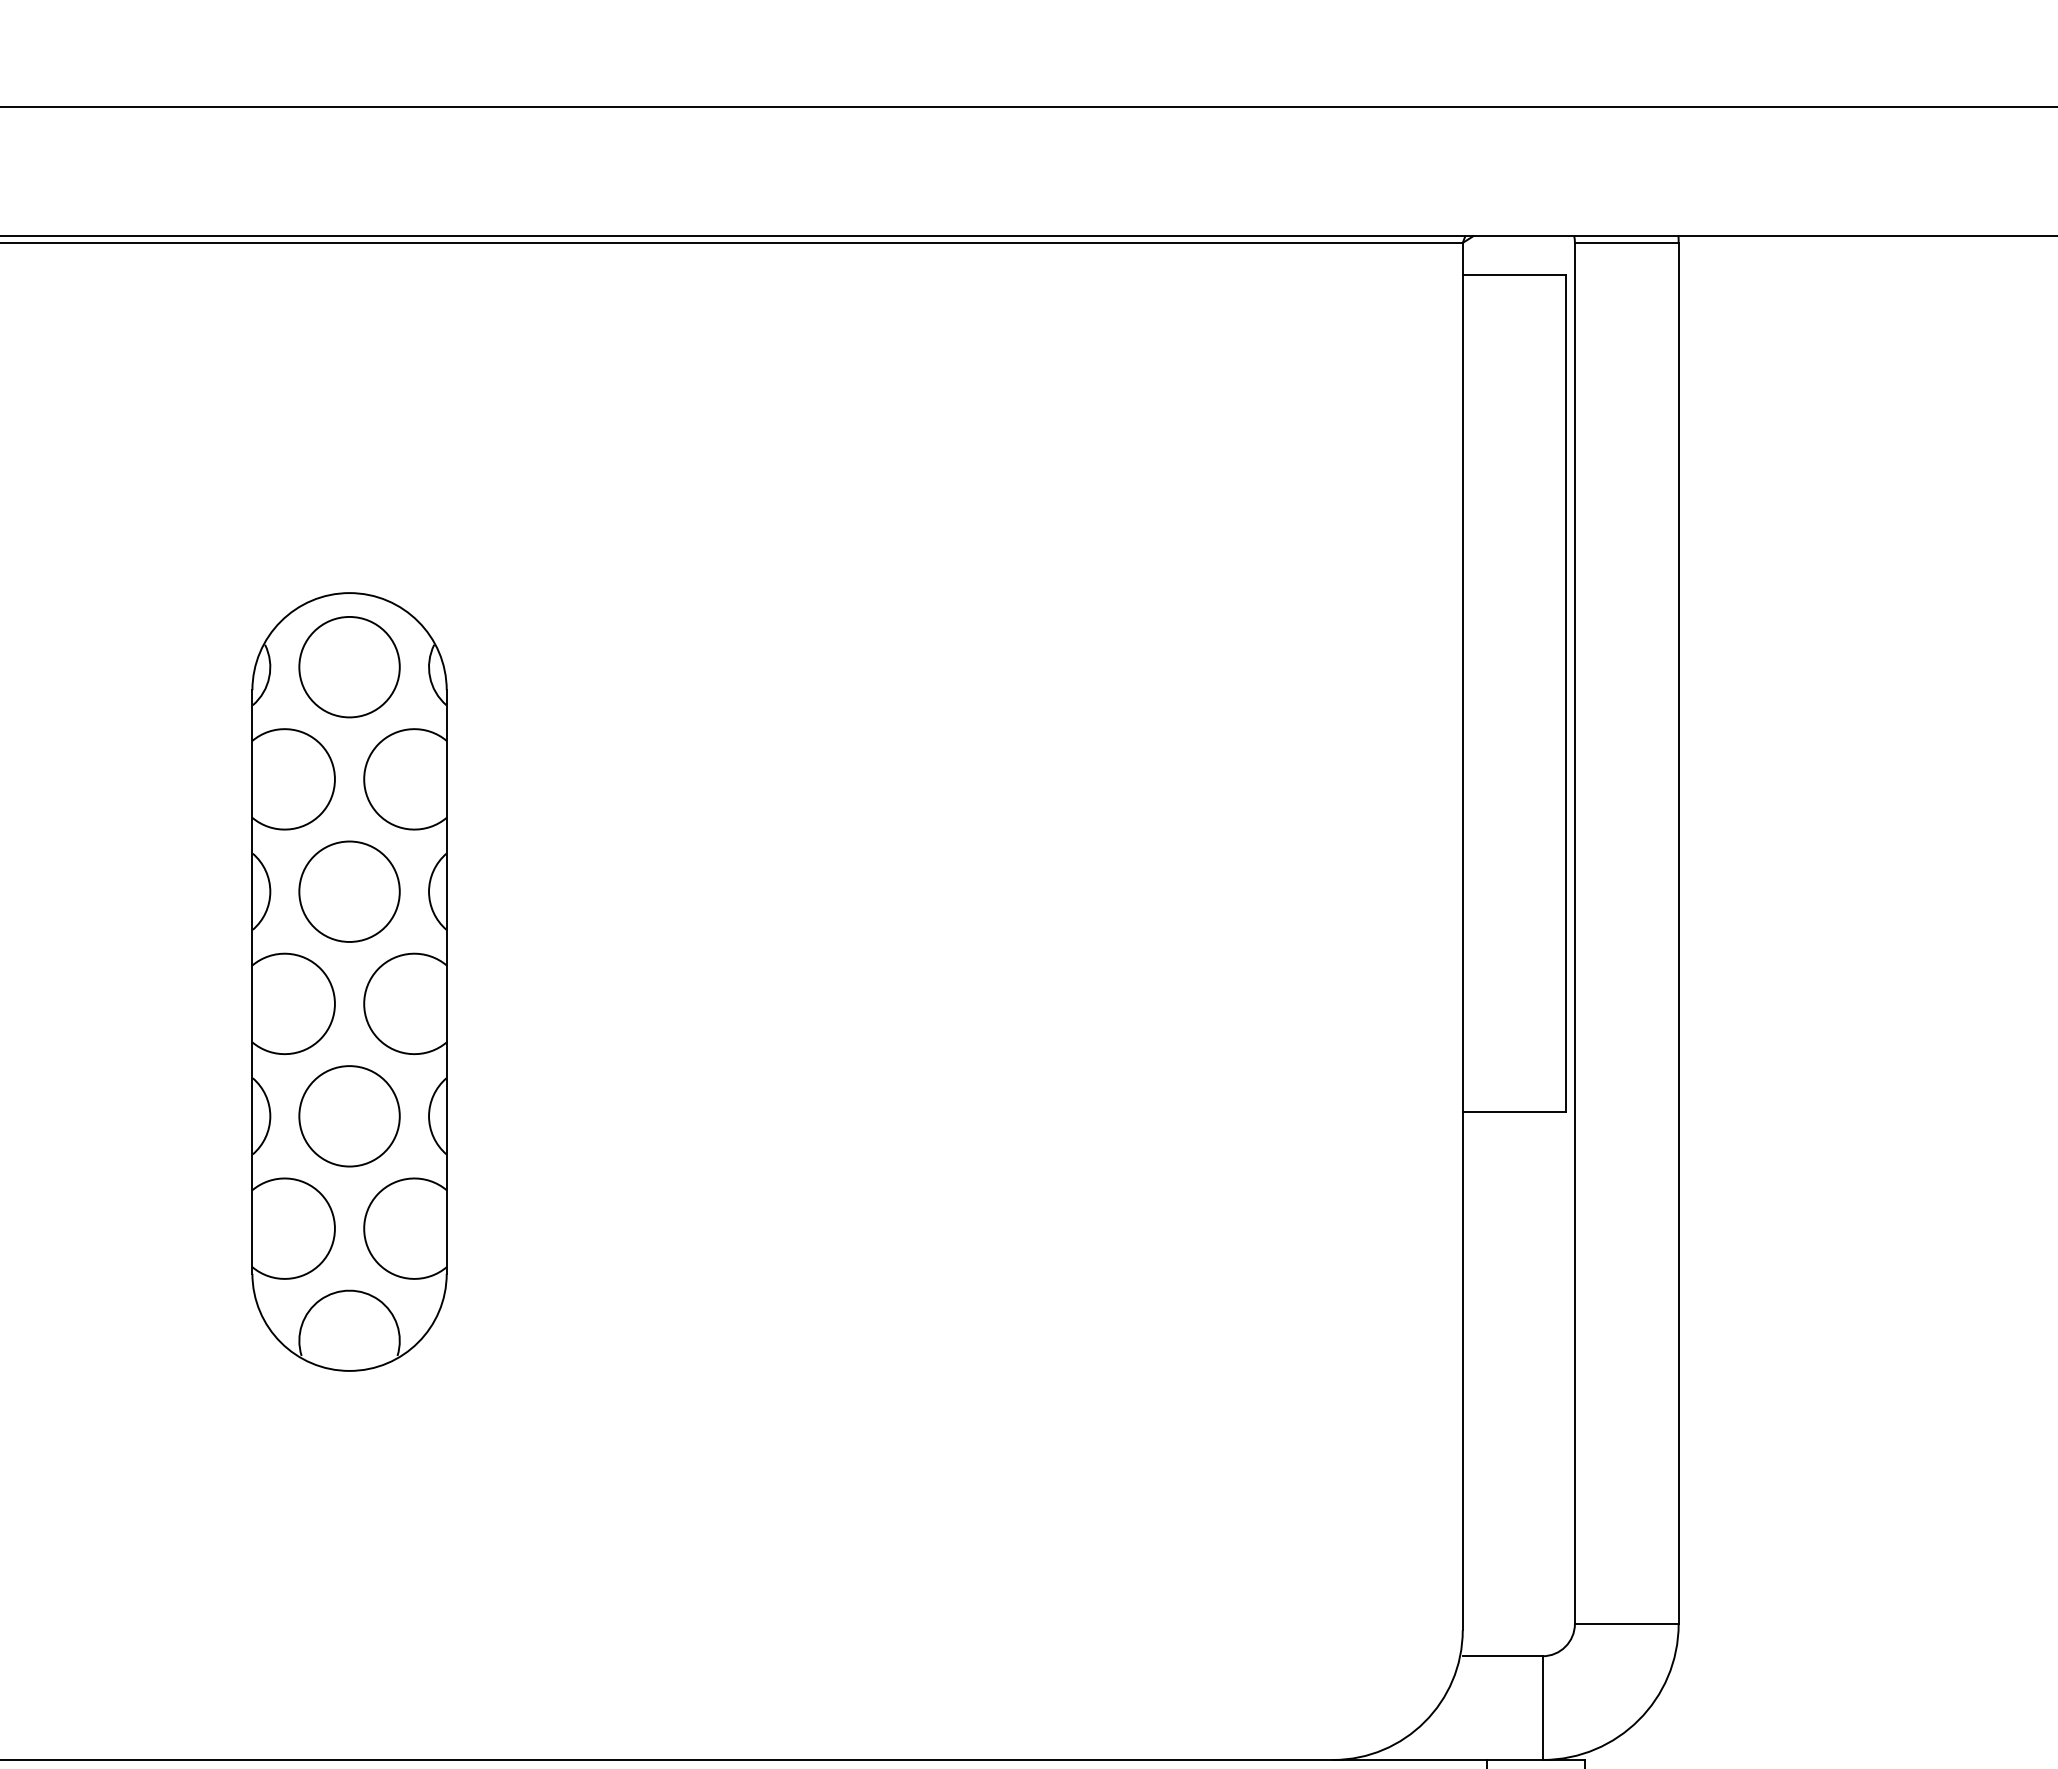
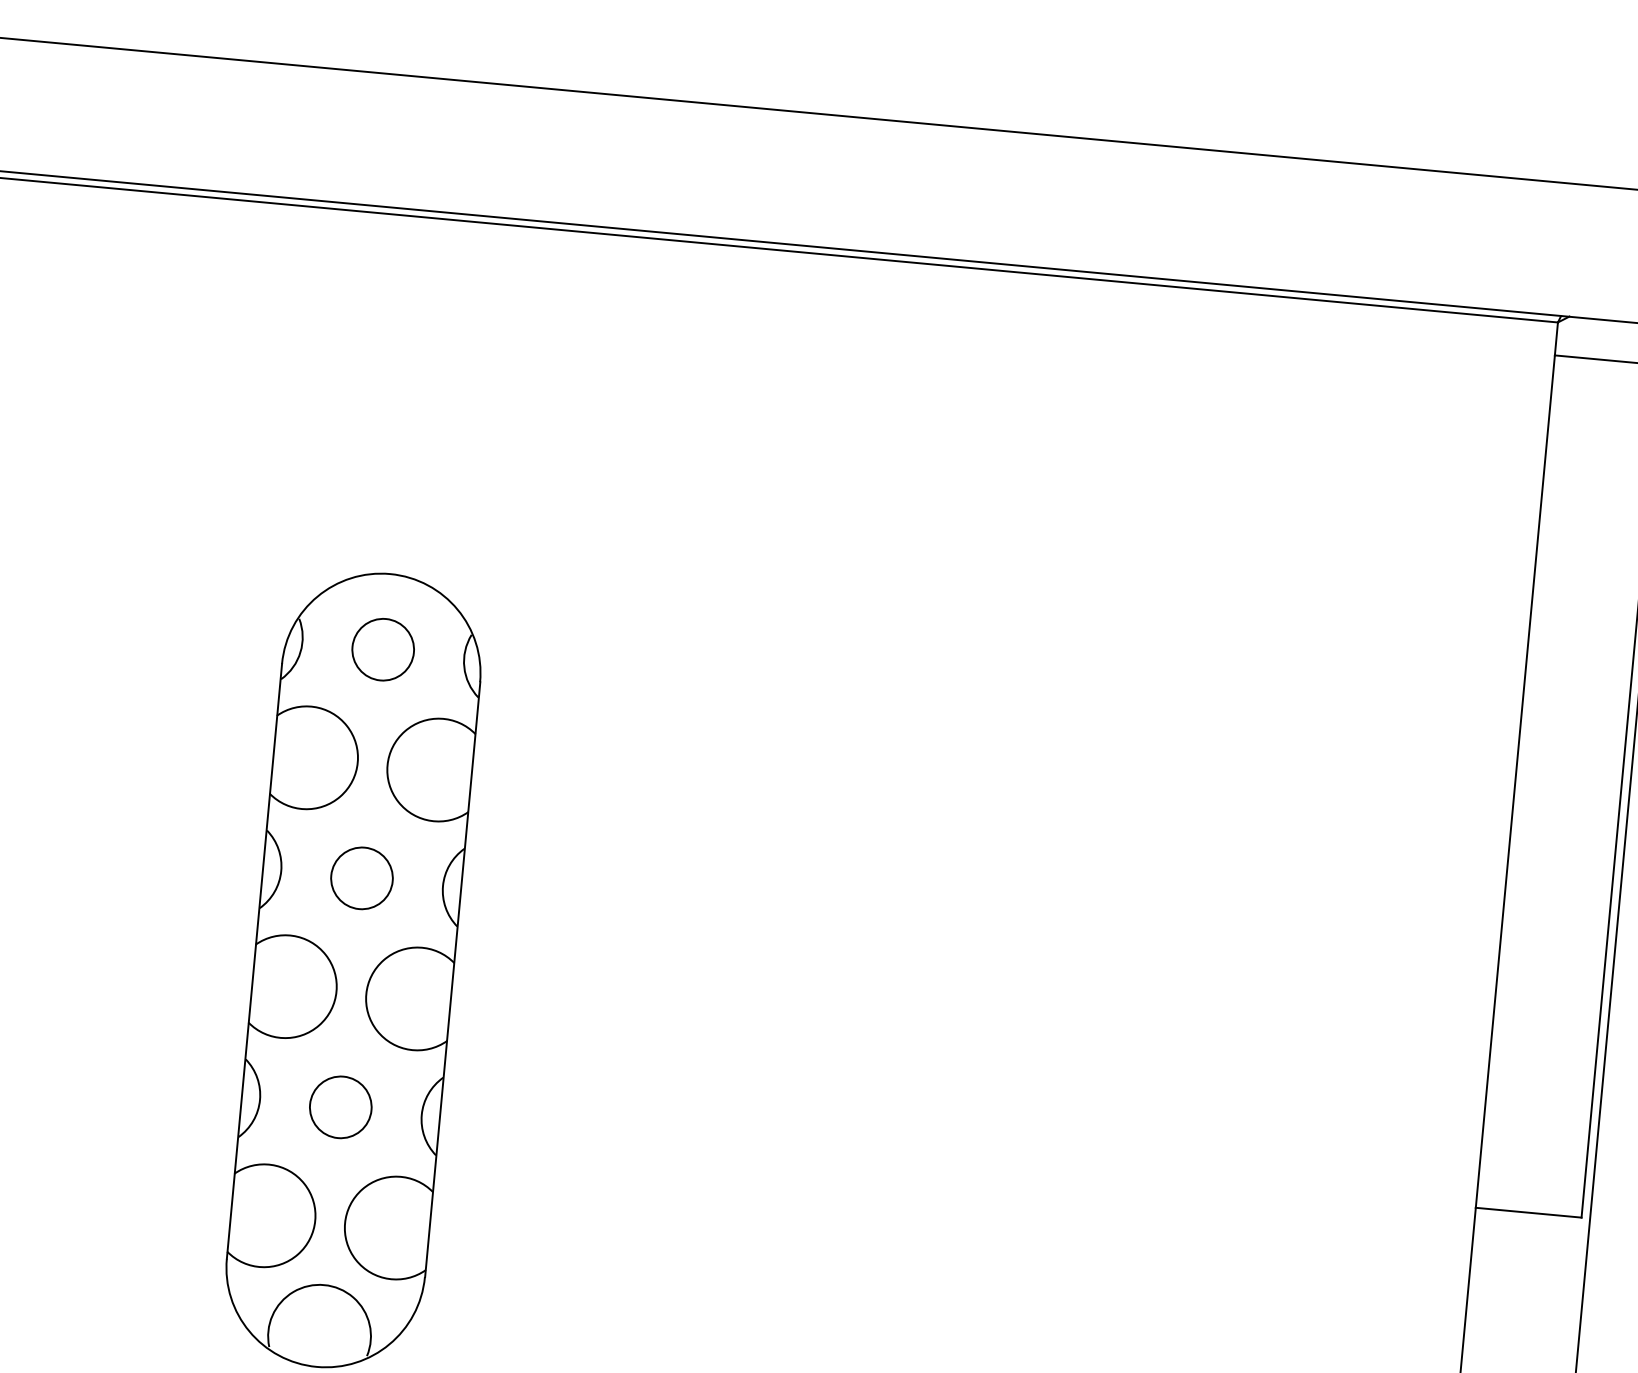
circle: (349, 667) -> (383, 649), size x0.6
circle: (349, 891) -> (361, 878), size x0.6
circle: (349, 1116) -> (340, 1107), size x0.6

